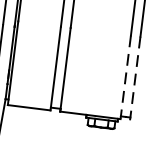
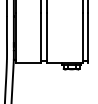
line: (125, 77) -> (82, 38), dashed -> solid
line: (135, 79) -> (88, 38), dashed -> solid

